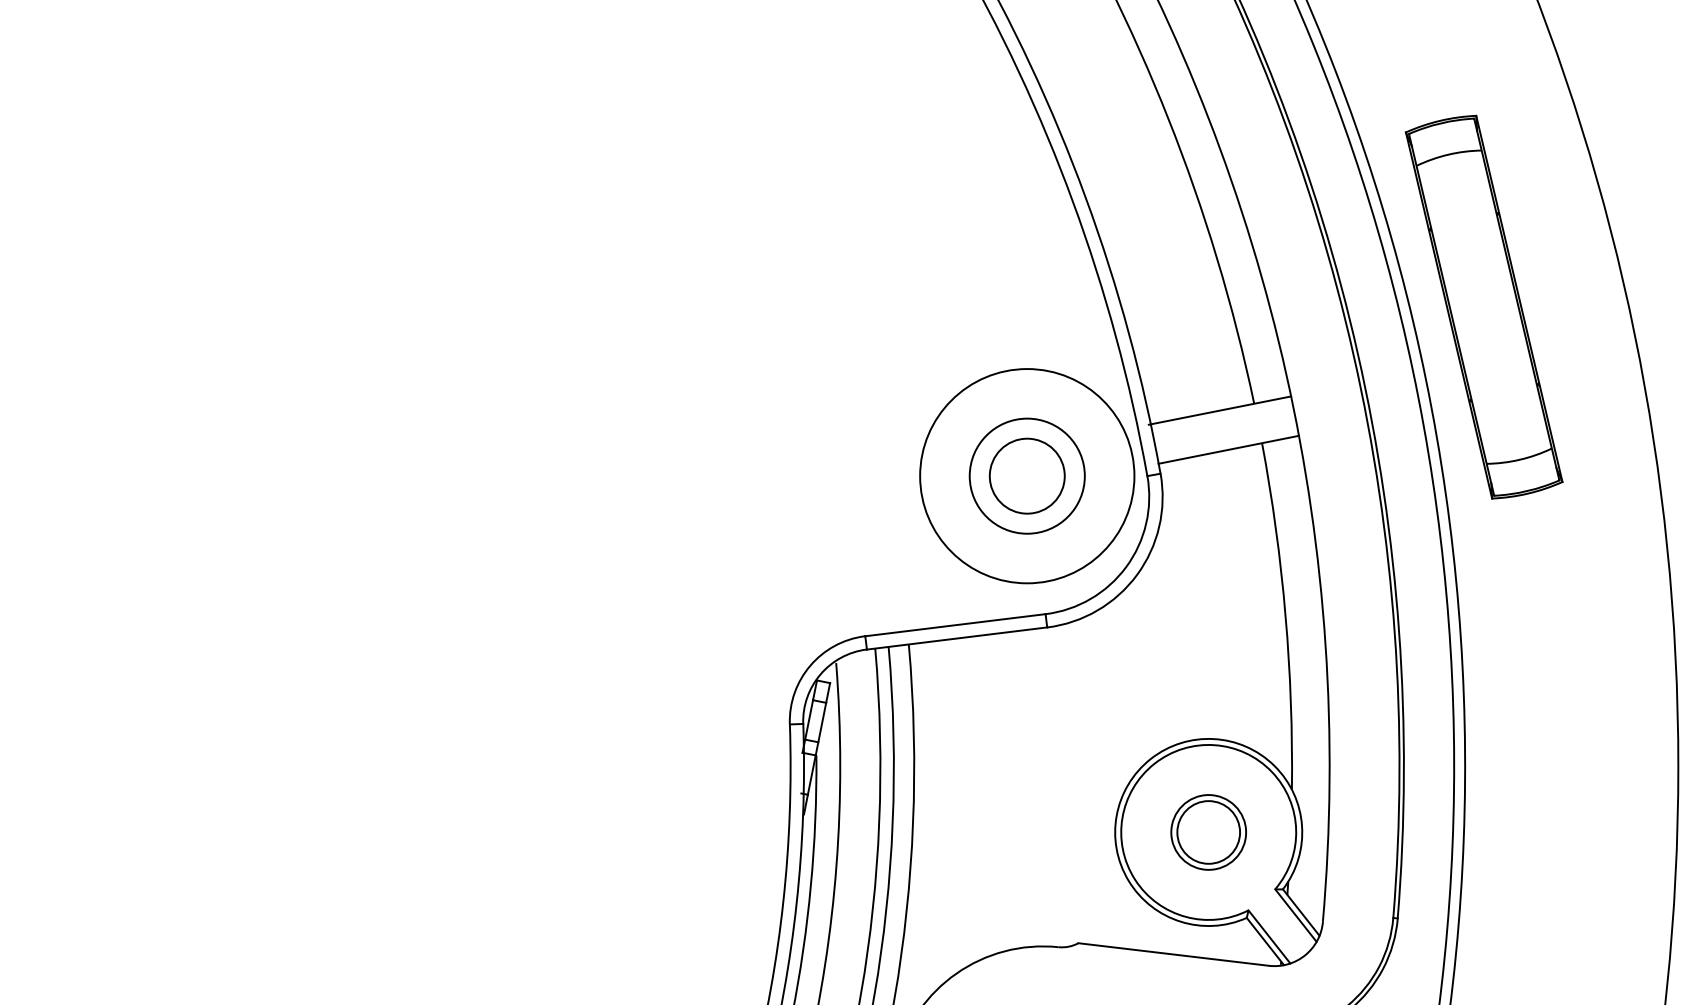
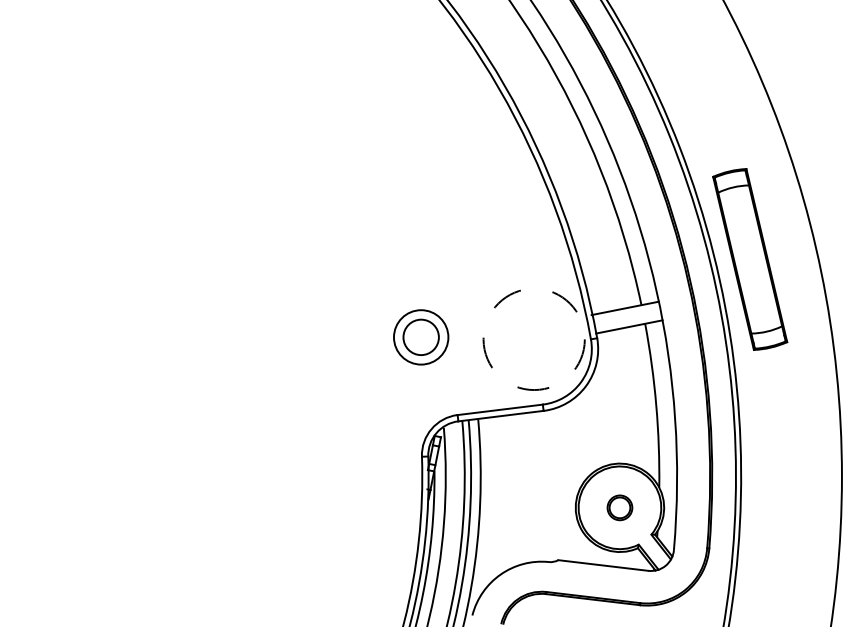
circle: (1025, 476) -> (533, 339), solid -> dashed
part: (1027, 476) -> (421, 337), moved
part: (1207, 831) -> (619, 507), size x0.7

